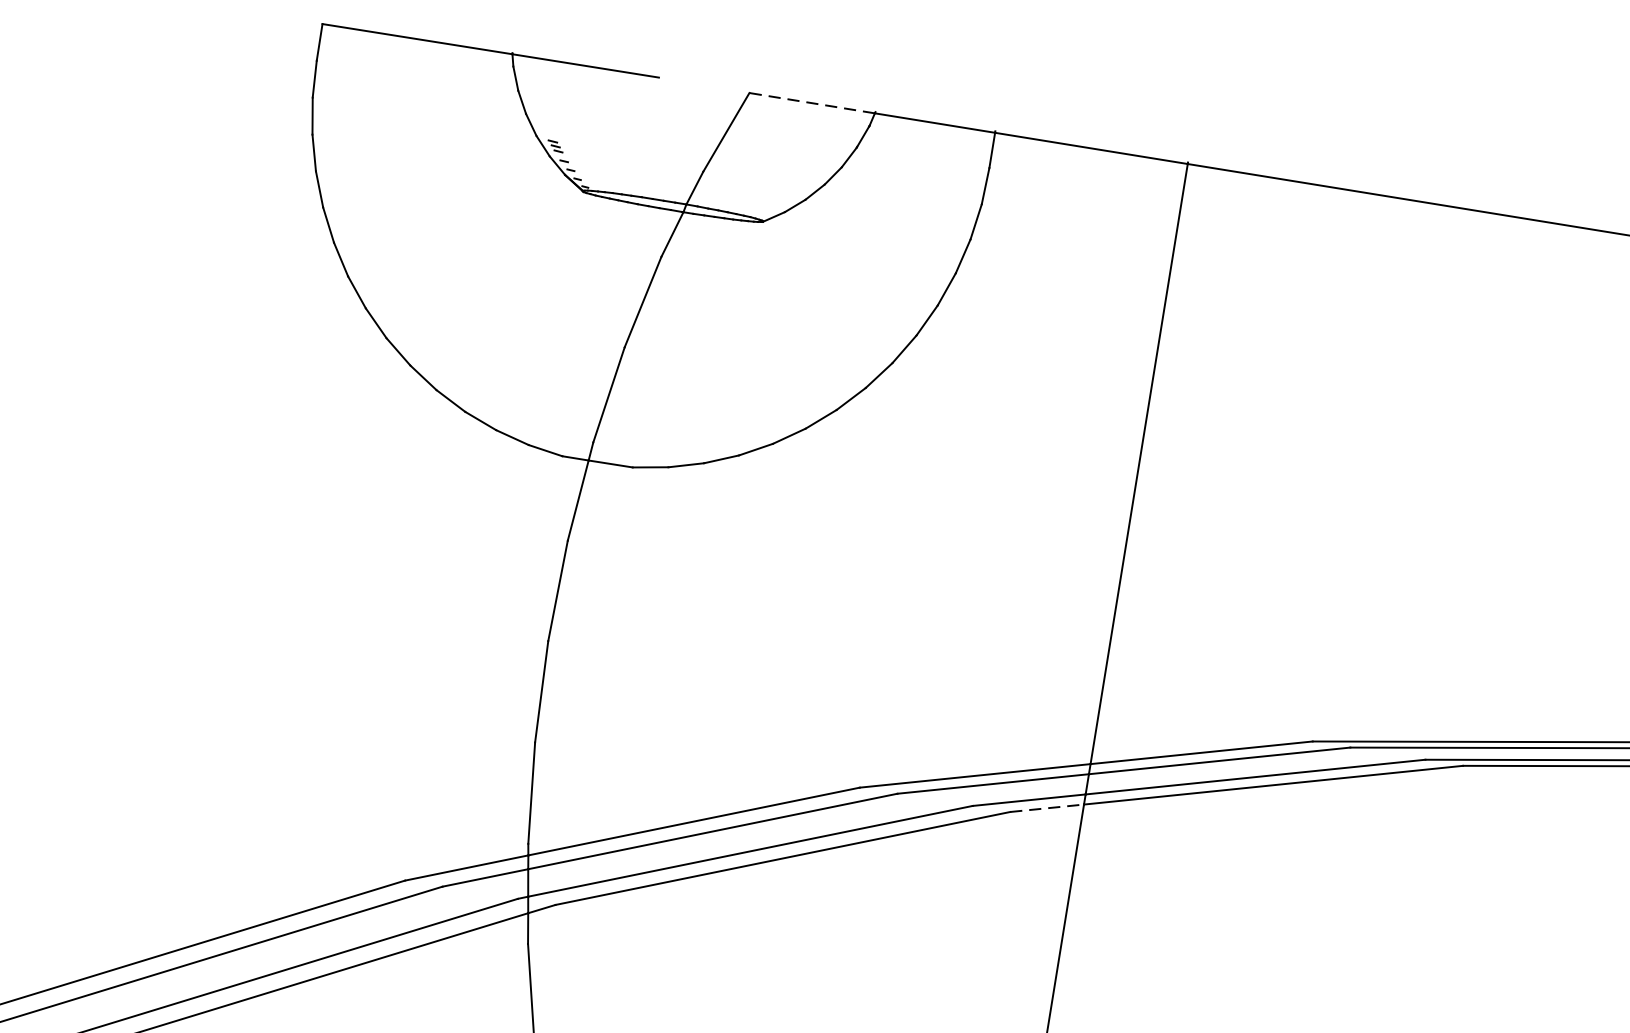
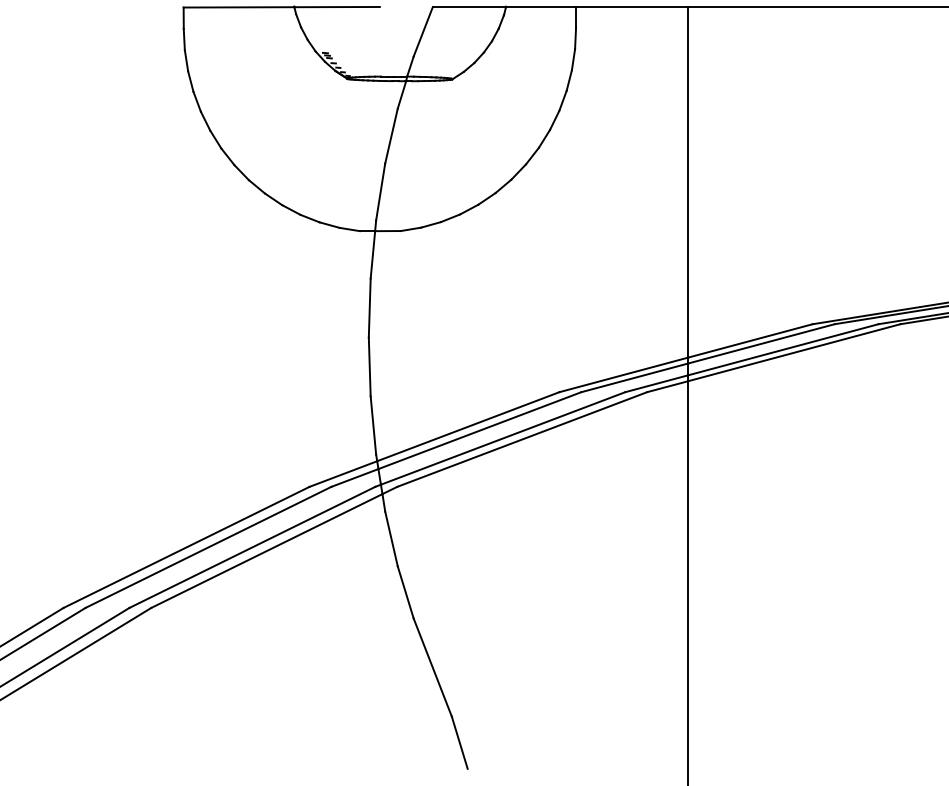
line: (812, 103) -> (469, 7), dashed -> solid
line: (1048, 808) -> (668, 386), dashed -> solid

